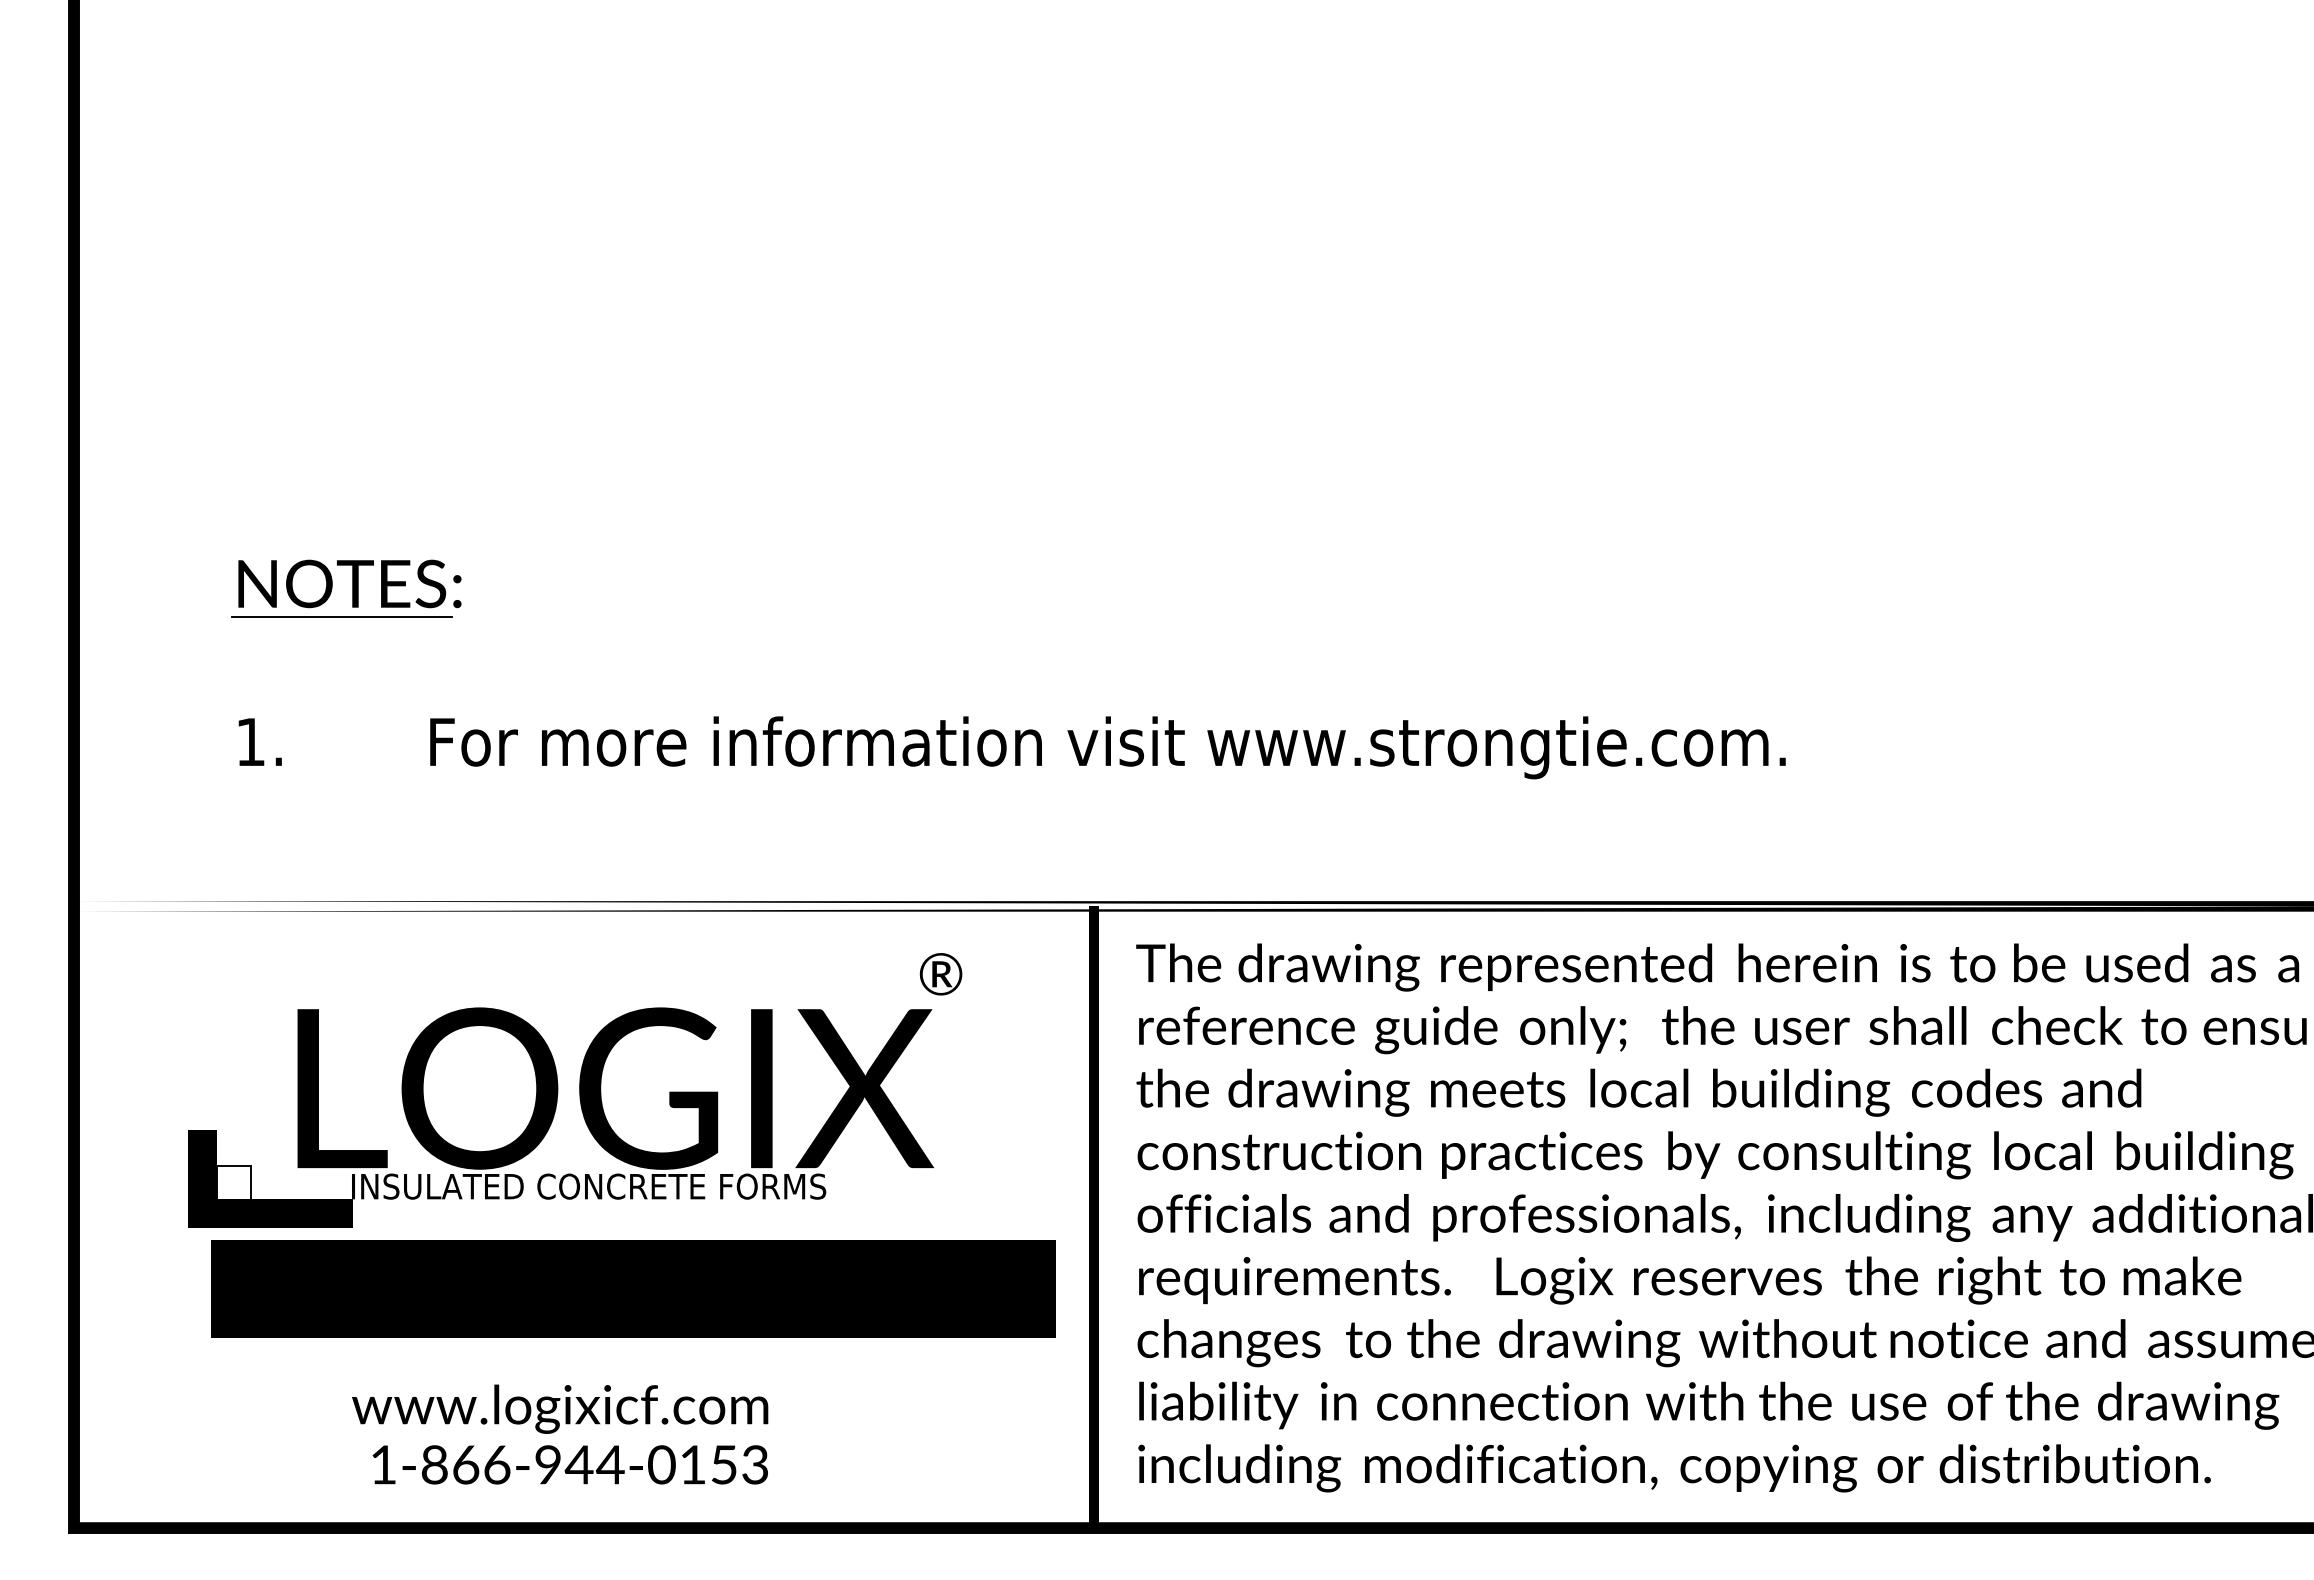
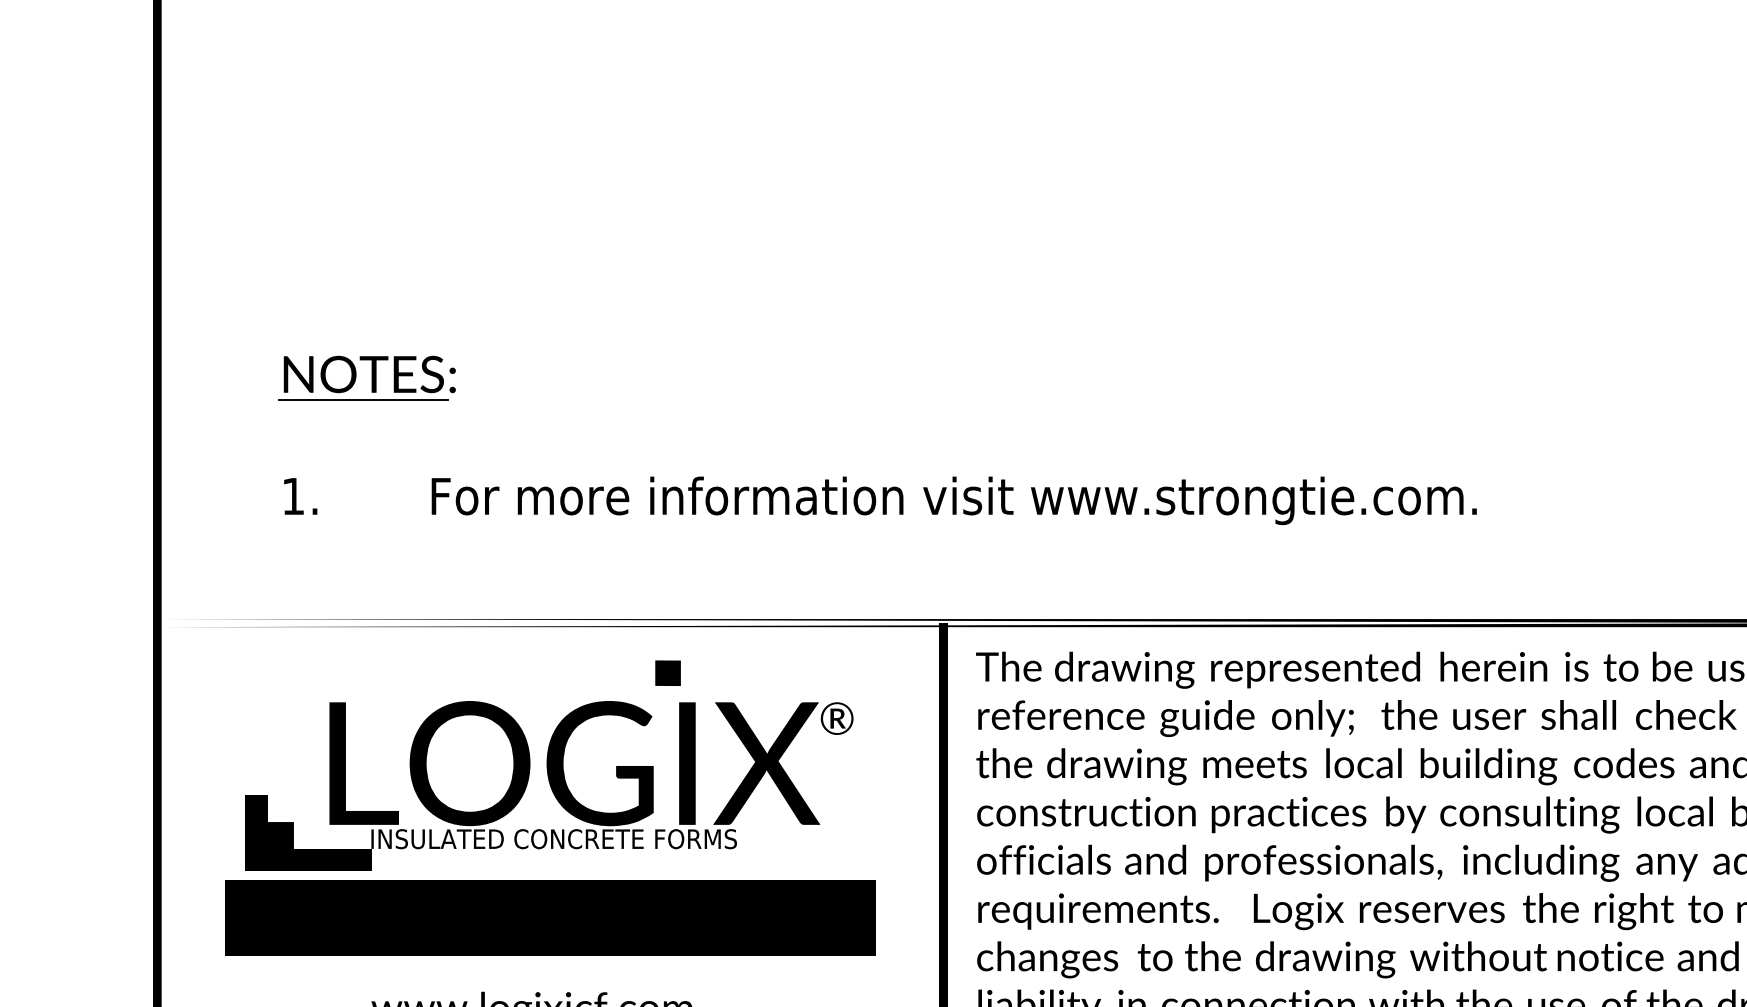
fill: (736, 971) -> (667, 673), added
text: (940, 974) -> (836, 718), moved
fill: (233, 1182) -> (280, 835), added
text: (633, 1288) -> (550, 917), moved

